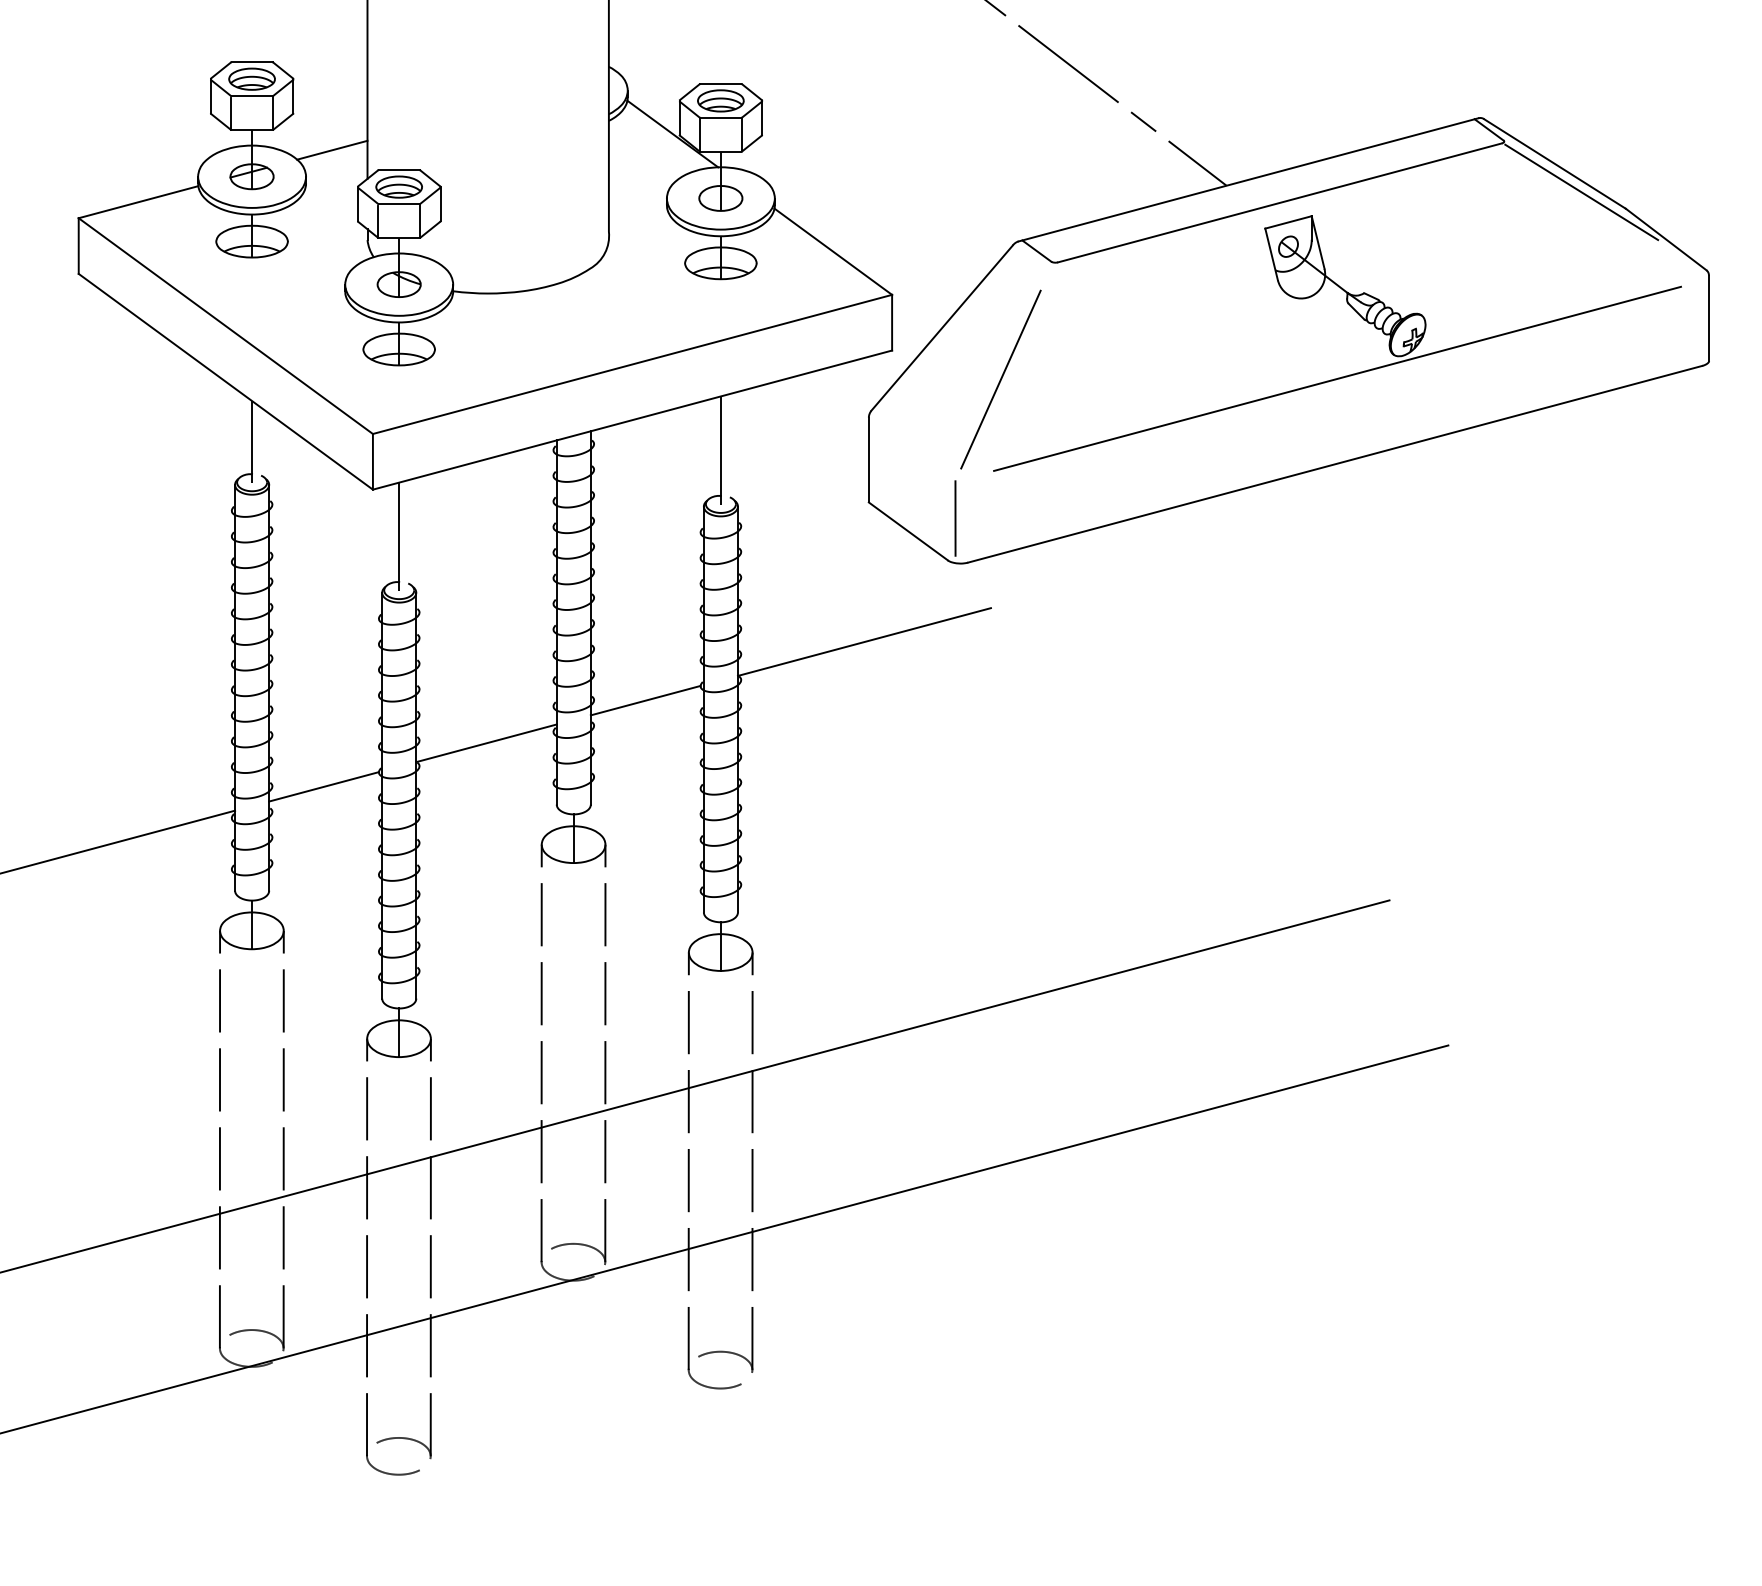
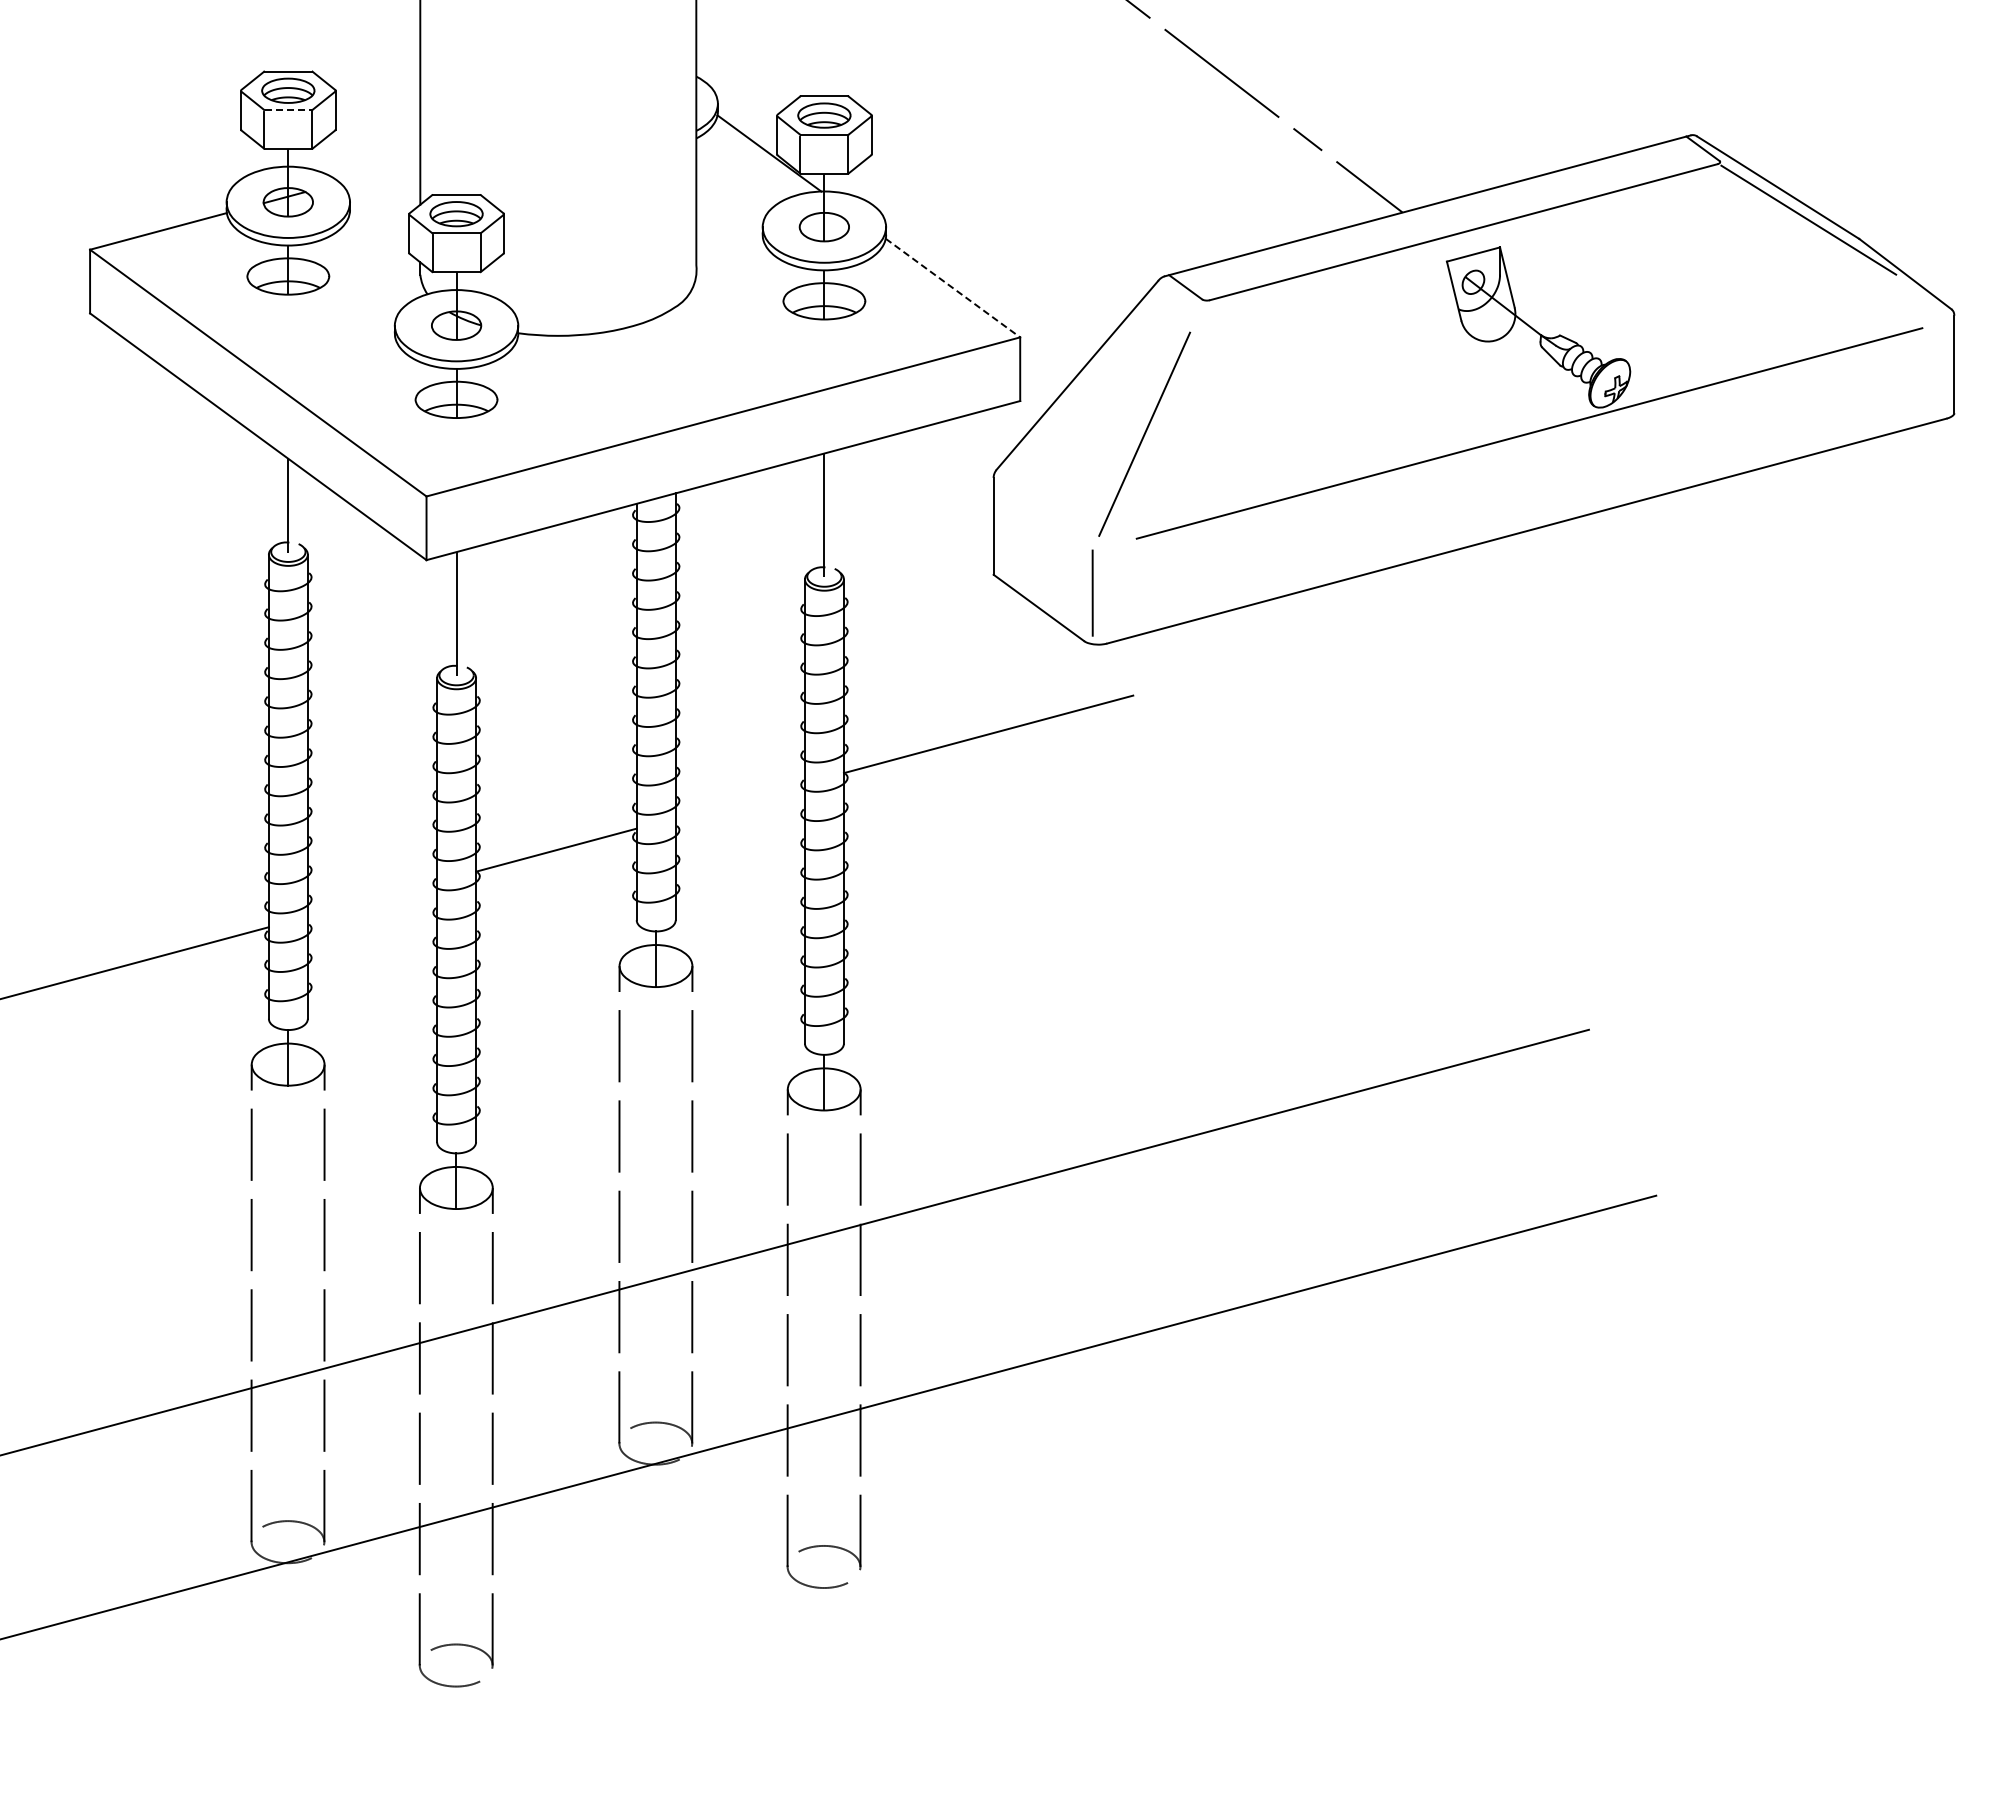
line: (252, 96) -> (288, 110), solid -> dashed
line: (331, 149) -> (379, 171), removed
line: (833, 252) -> (953, 288), solid -> dashed
line: (645, 700) -> (738, 801), removed
line: (323, 786) -> (370, 899), removed

